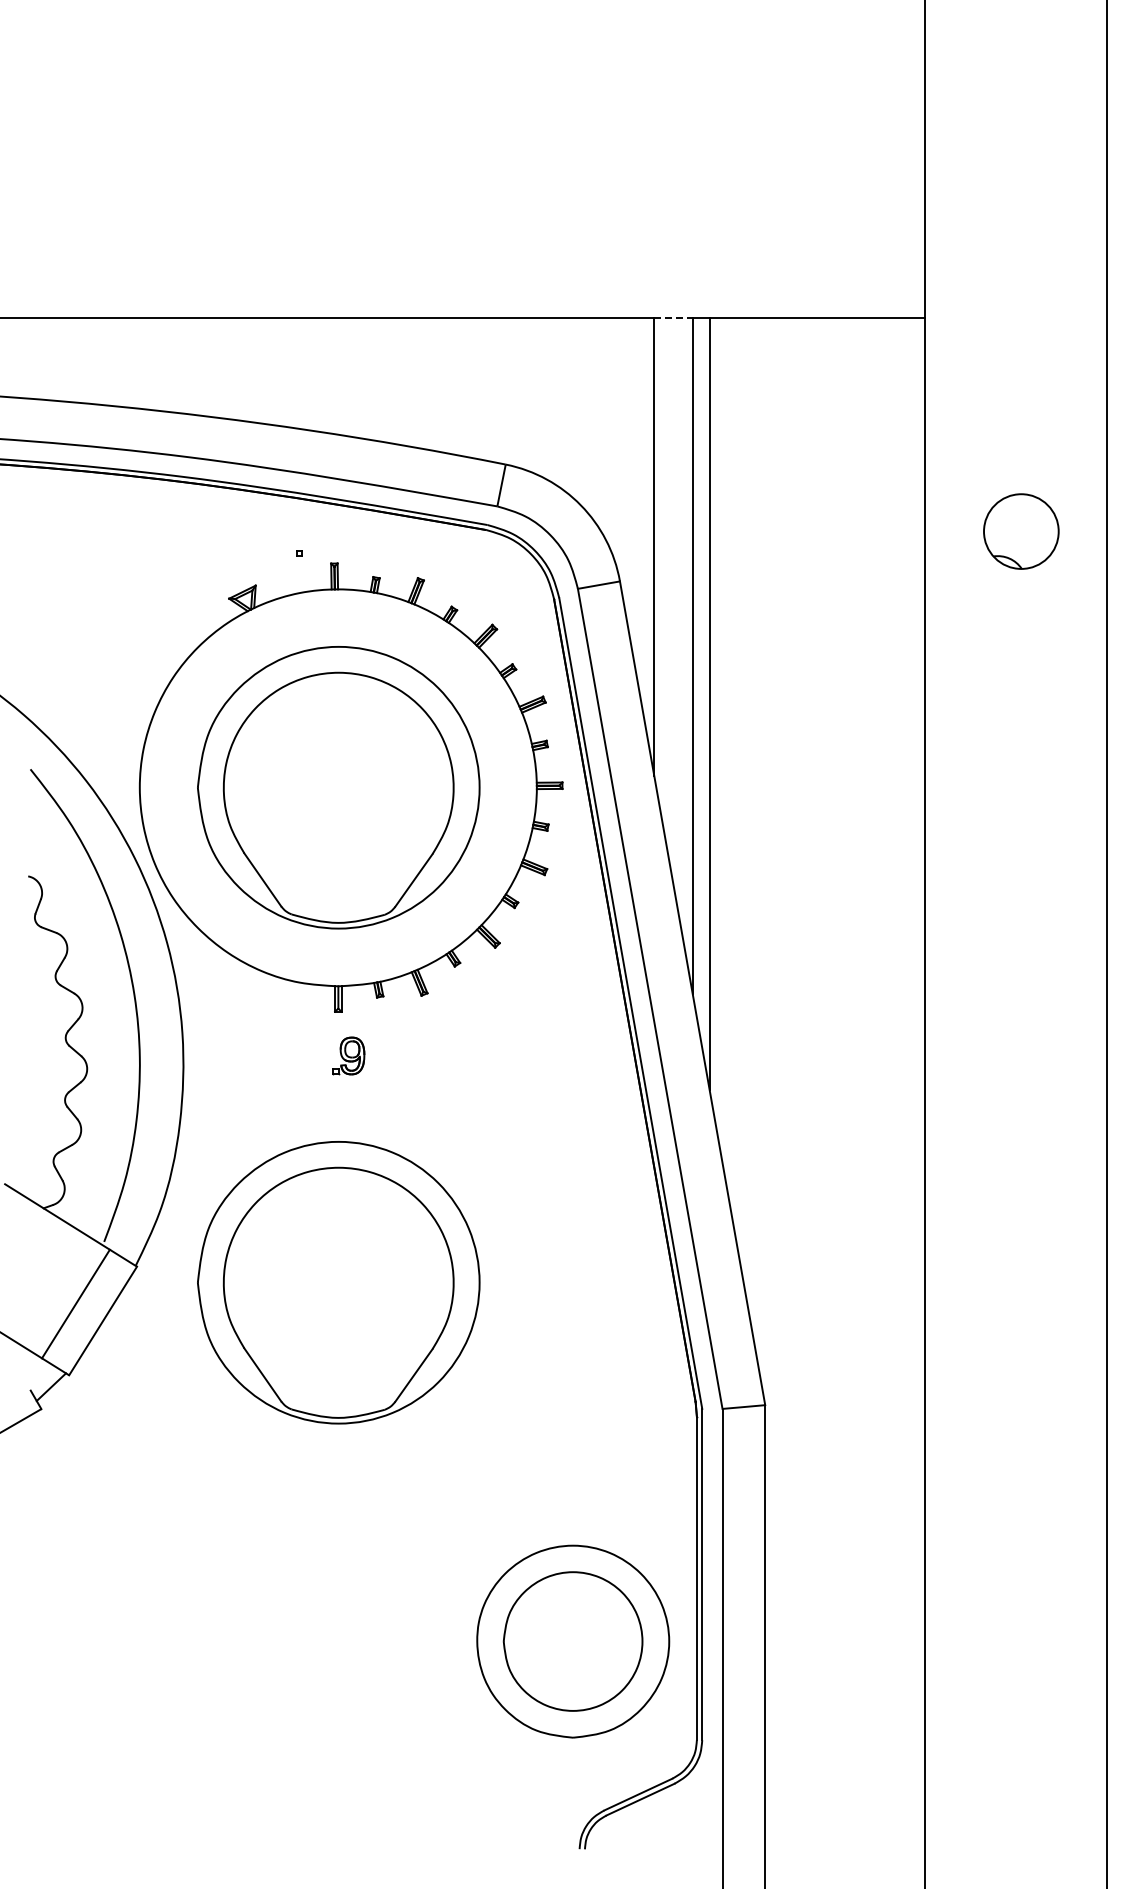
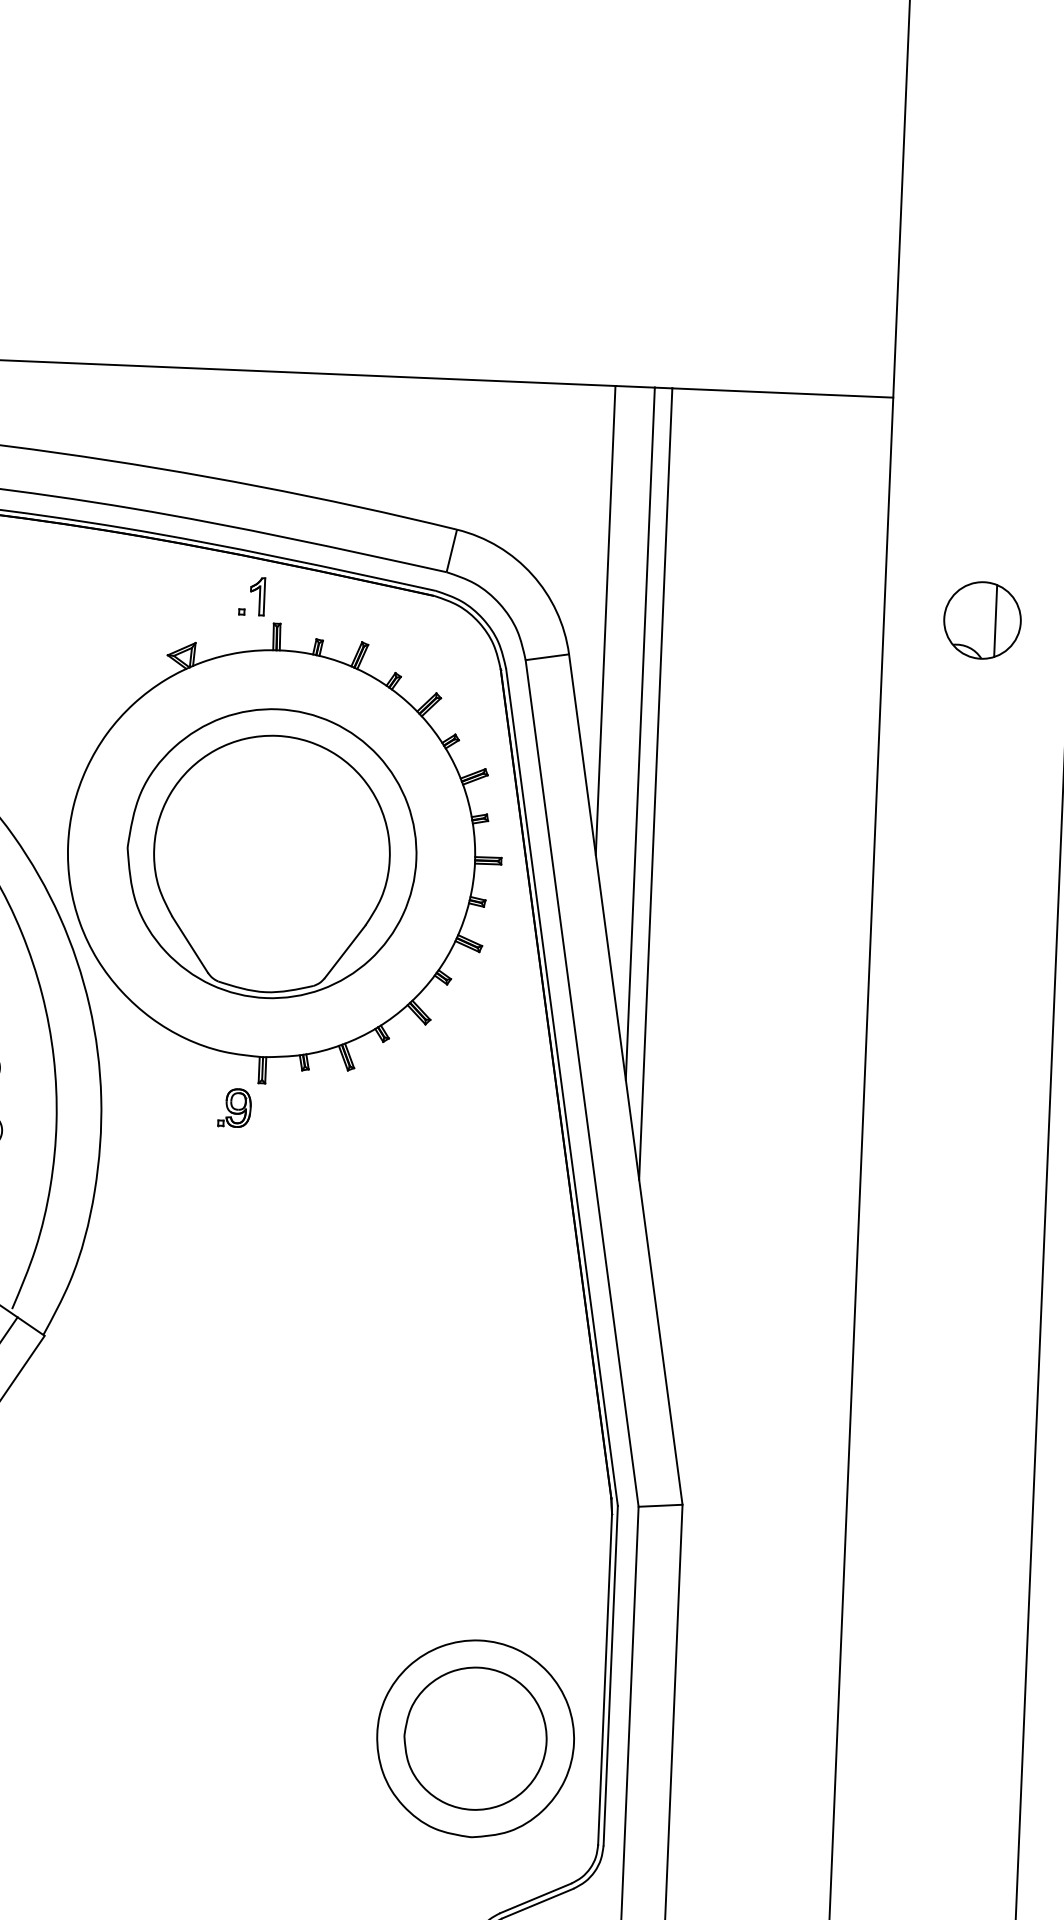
line: (673, 318) -> (635, 387), dashed -> solid
line: (1034, 531) -> (996, 620), added
part: (314, 537) -> (257, 596), added
part: (348, 1055) -> (234, 1107), moved
part: (338, 1282) -> (250, 1360), removed

